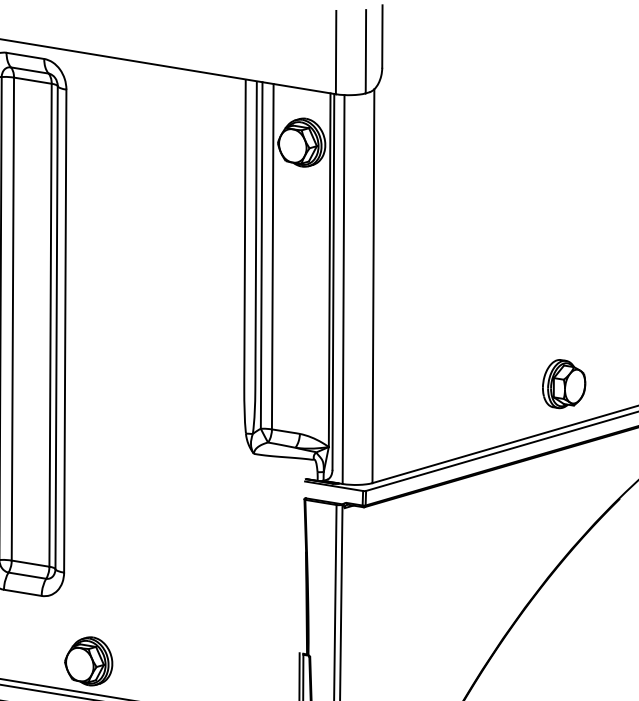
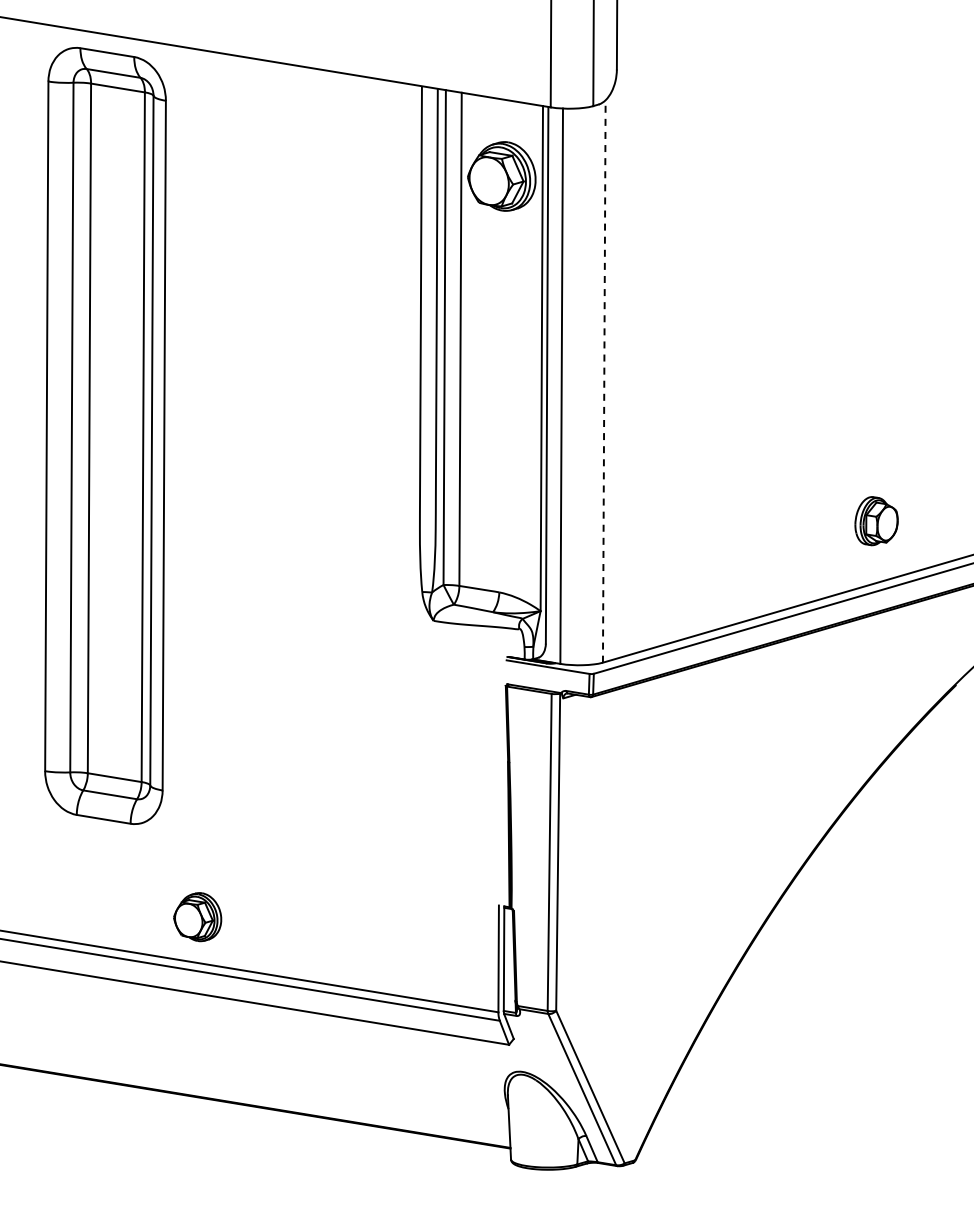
line: (373, 285) -> (604, 380), solid -> dashed
part: (564, 383) -> (876, 520), size x0.7
part: (88, 660) -> (197, 916), size x0.7

